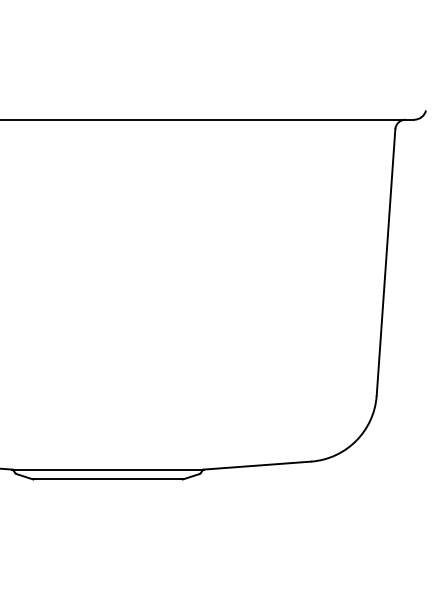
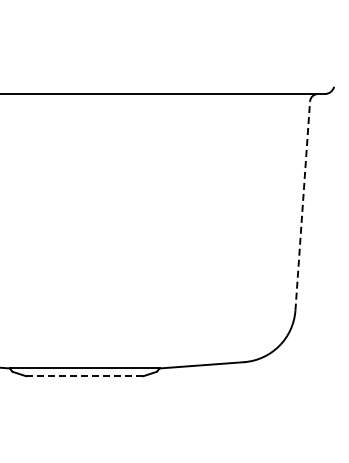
line: (385, 263) -> (302, 206), solid -> dashed
line: (107, 479) -> (84, 376), solid -> dashed

